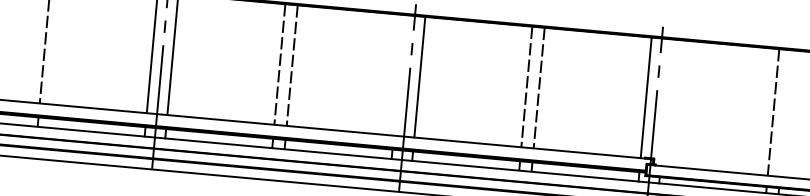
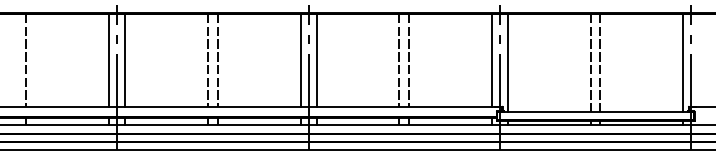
line: (399, 75) -> (300, 60), added
line: (666, 102) -> (507, 62), added
line: (786, 113) -> (600, 62), added

